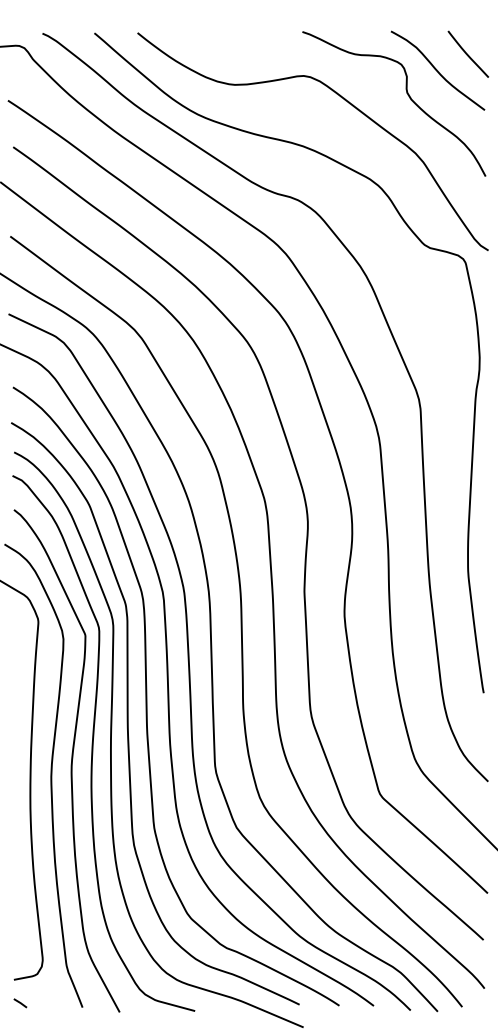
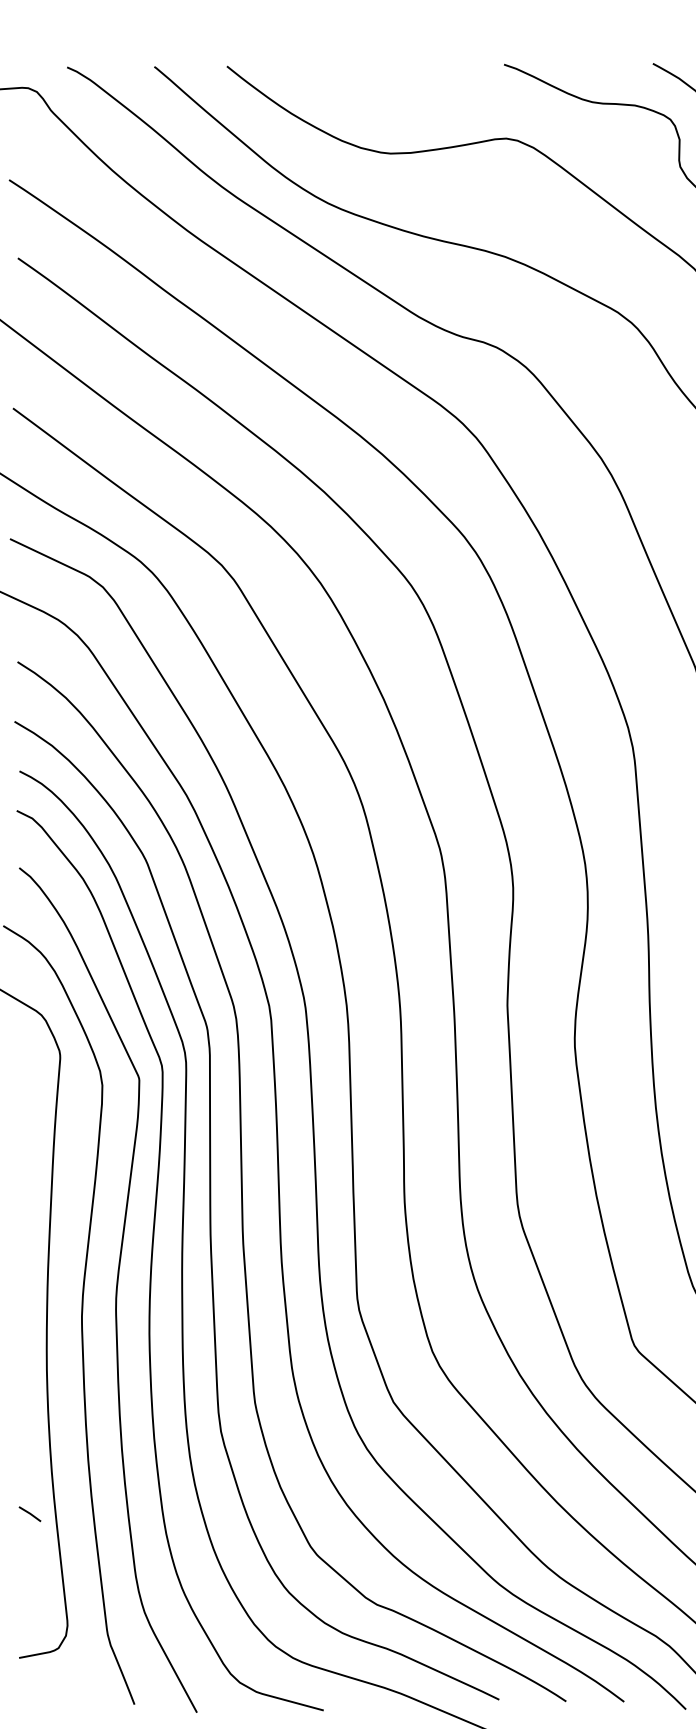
line: (20, 1003) -> (30, 1514), moved

